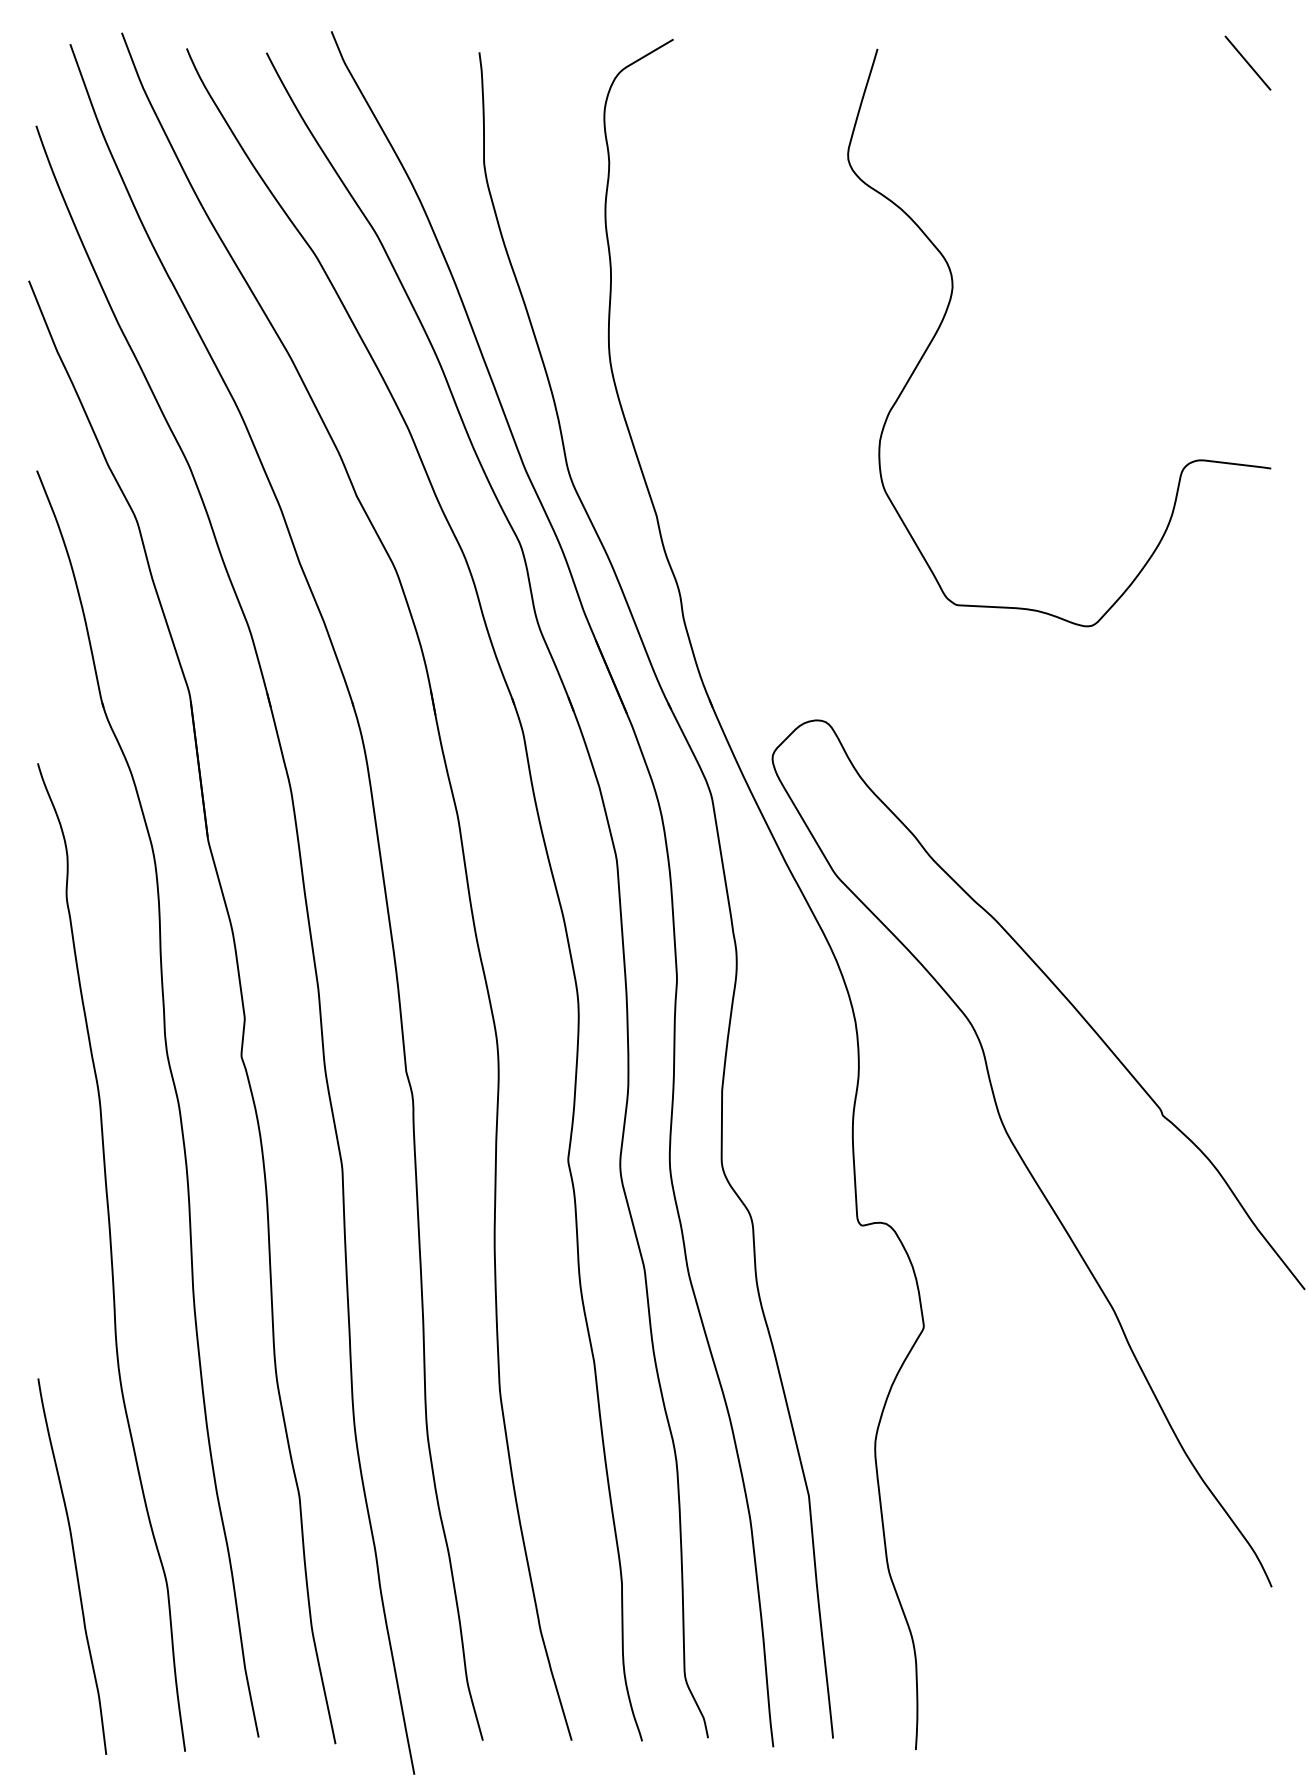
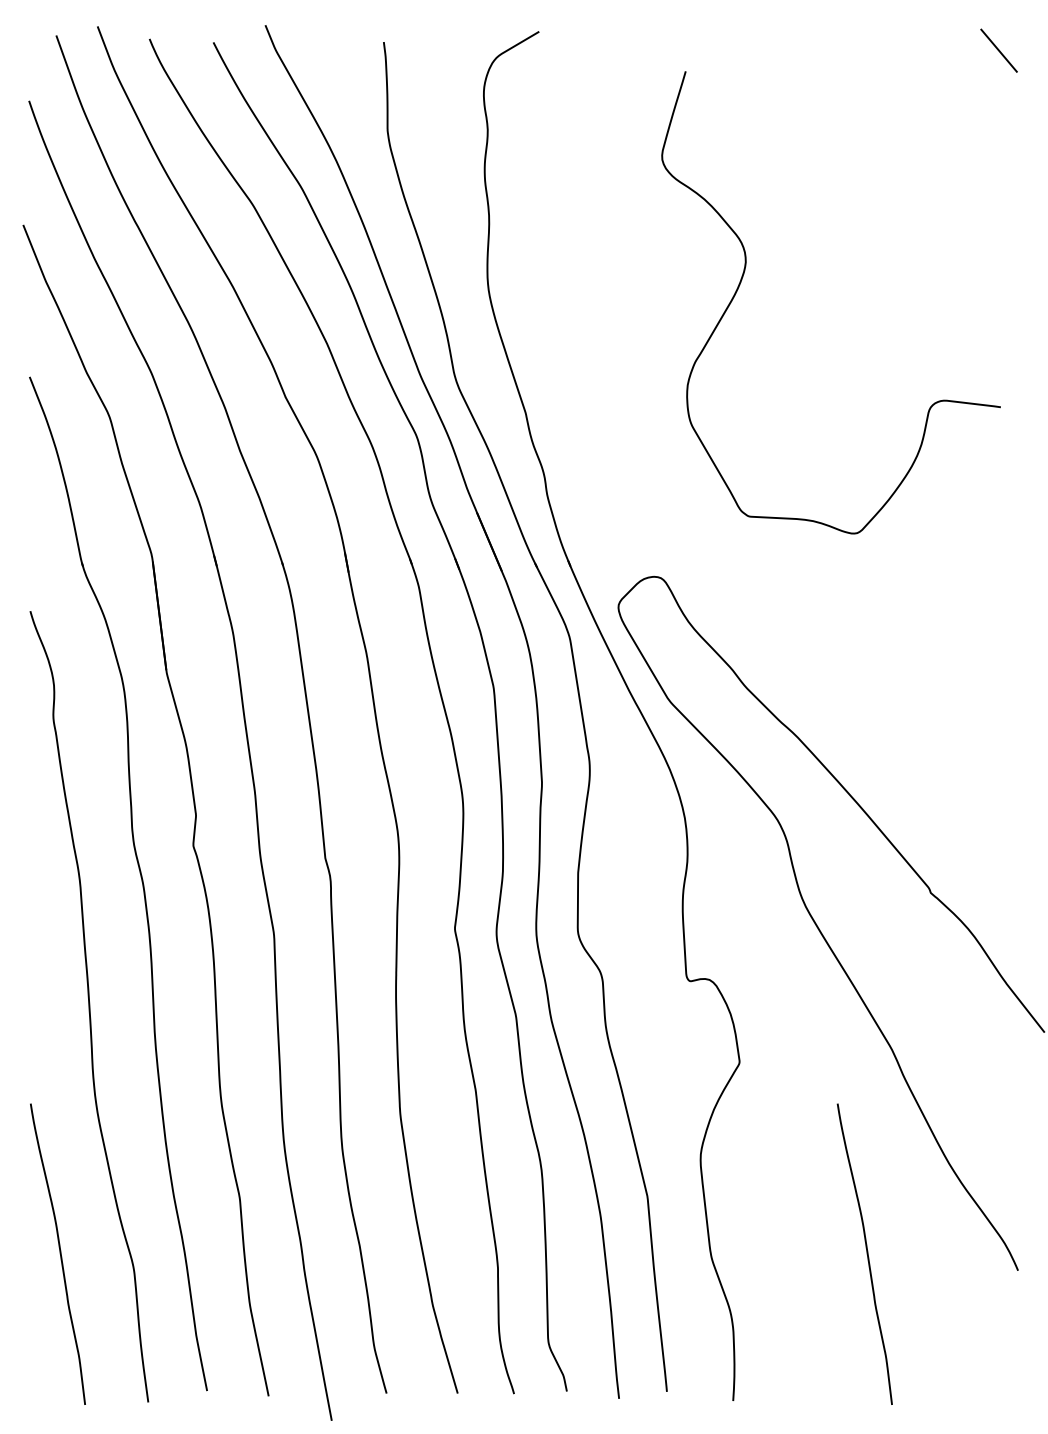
curve: (950, 302) -> (744, 274), moved
curve: (1082, 1565) -> (866, 1253), added

